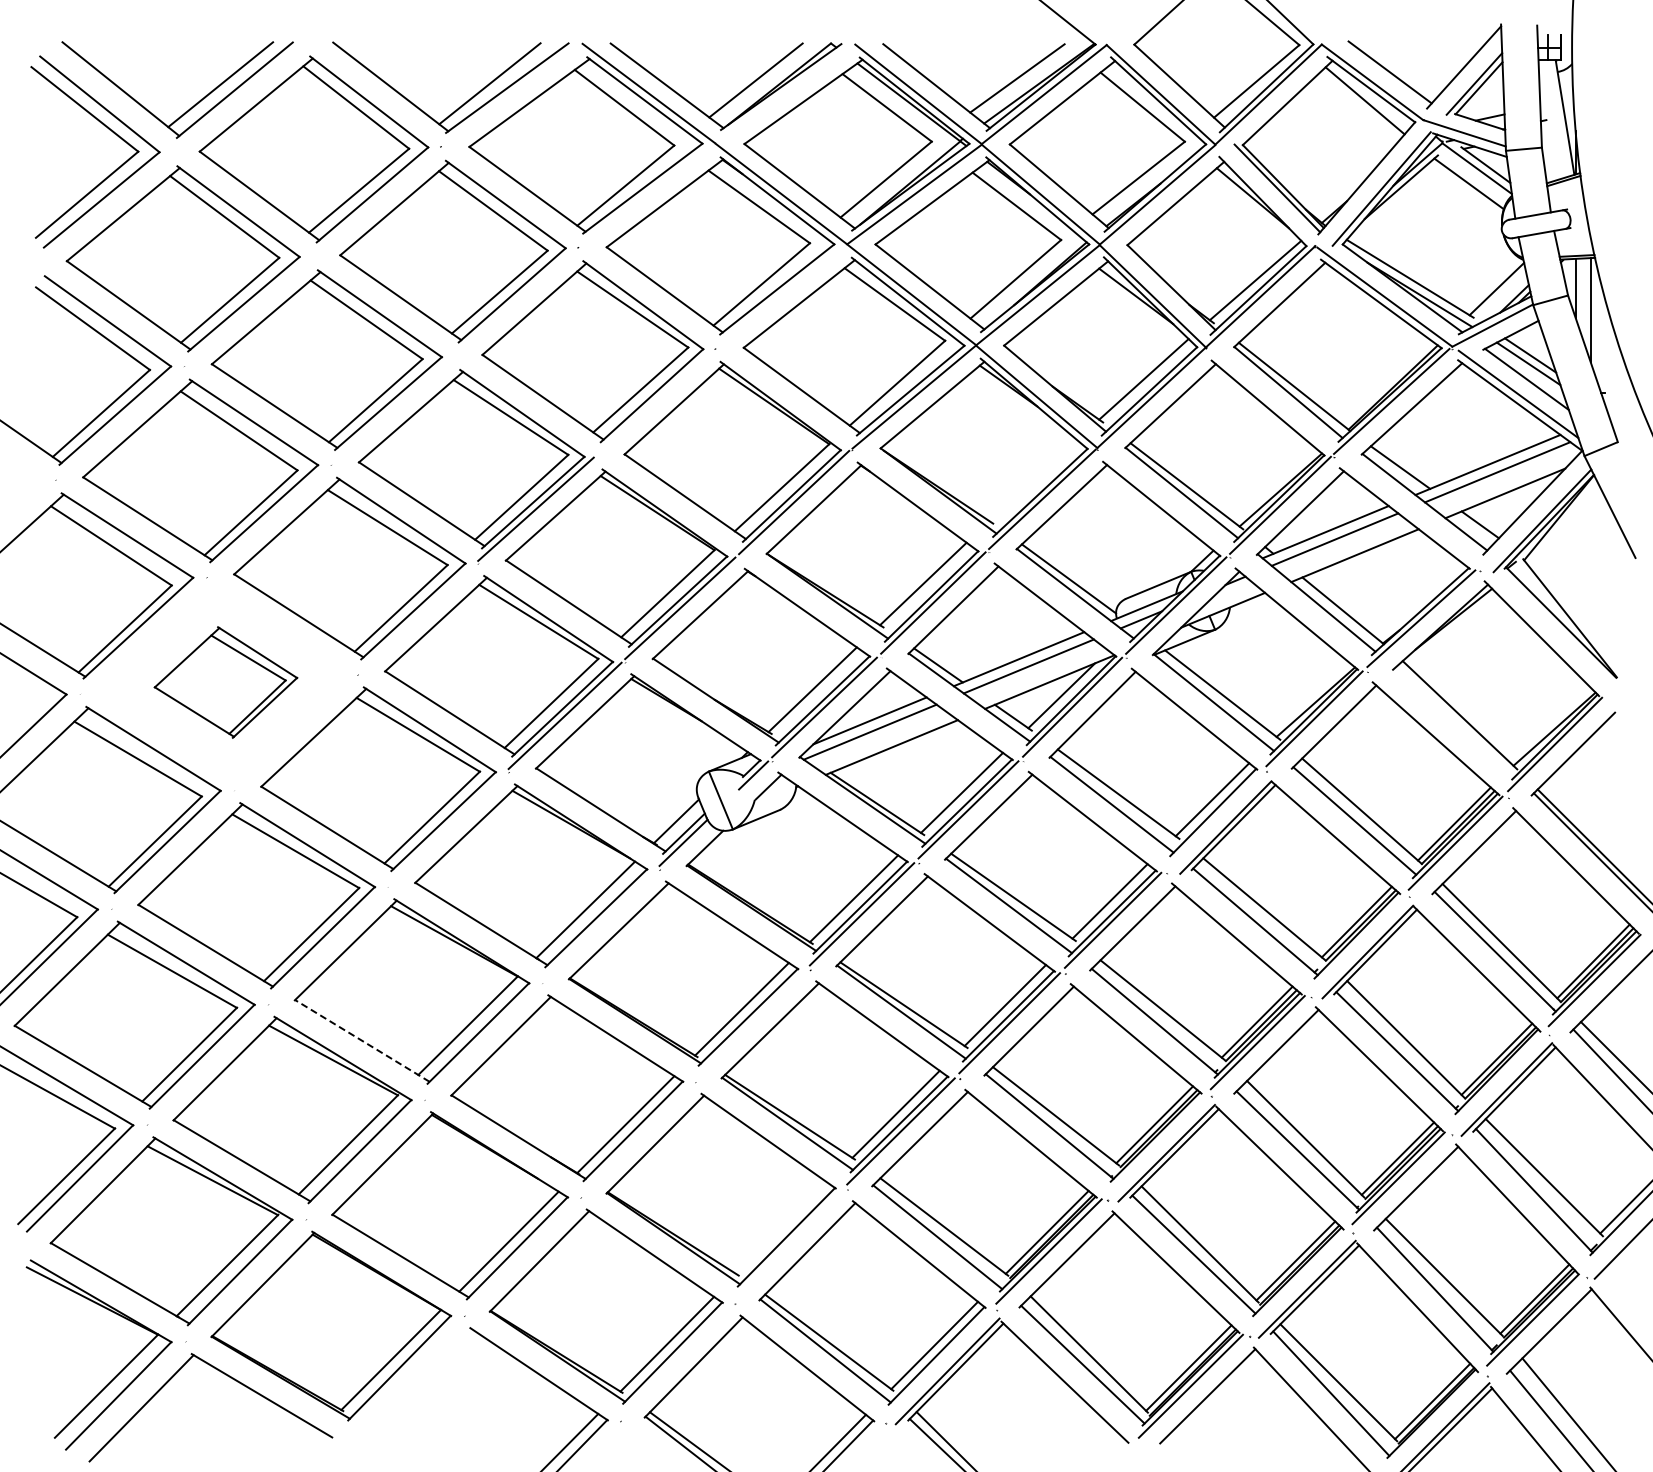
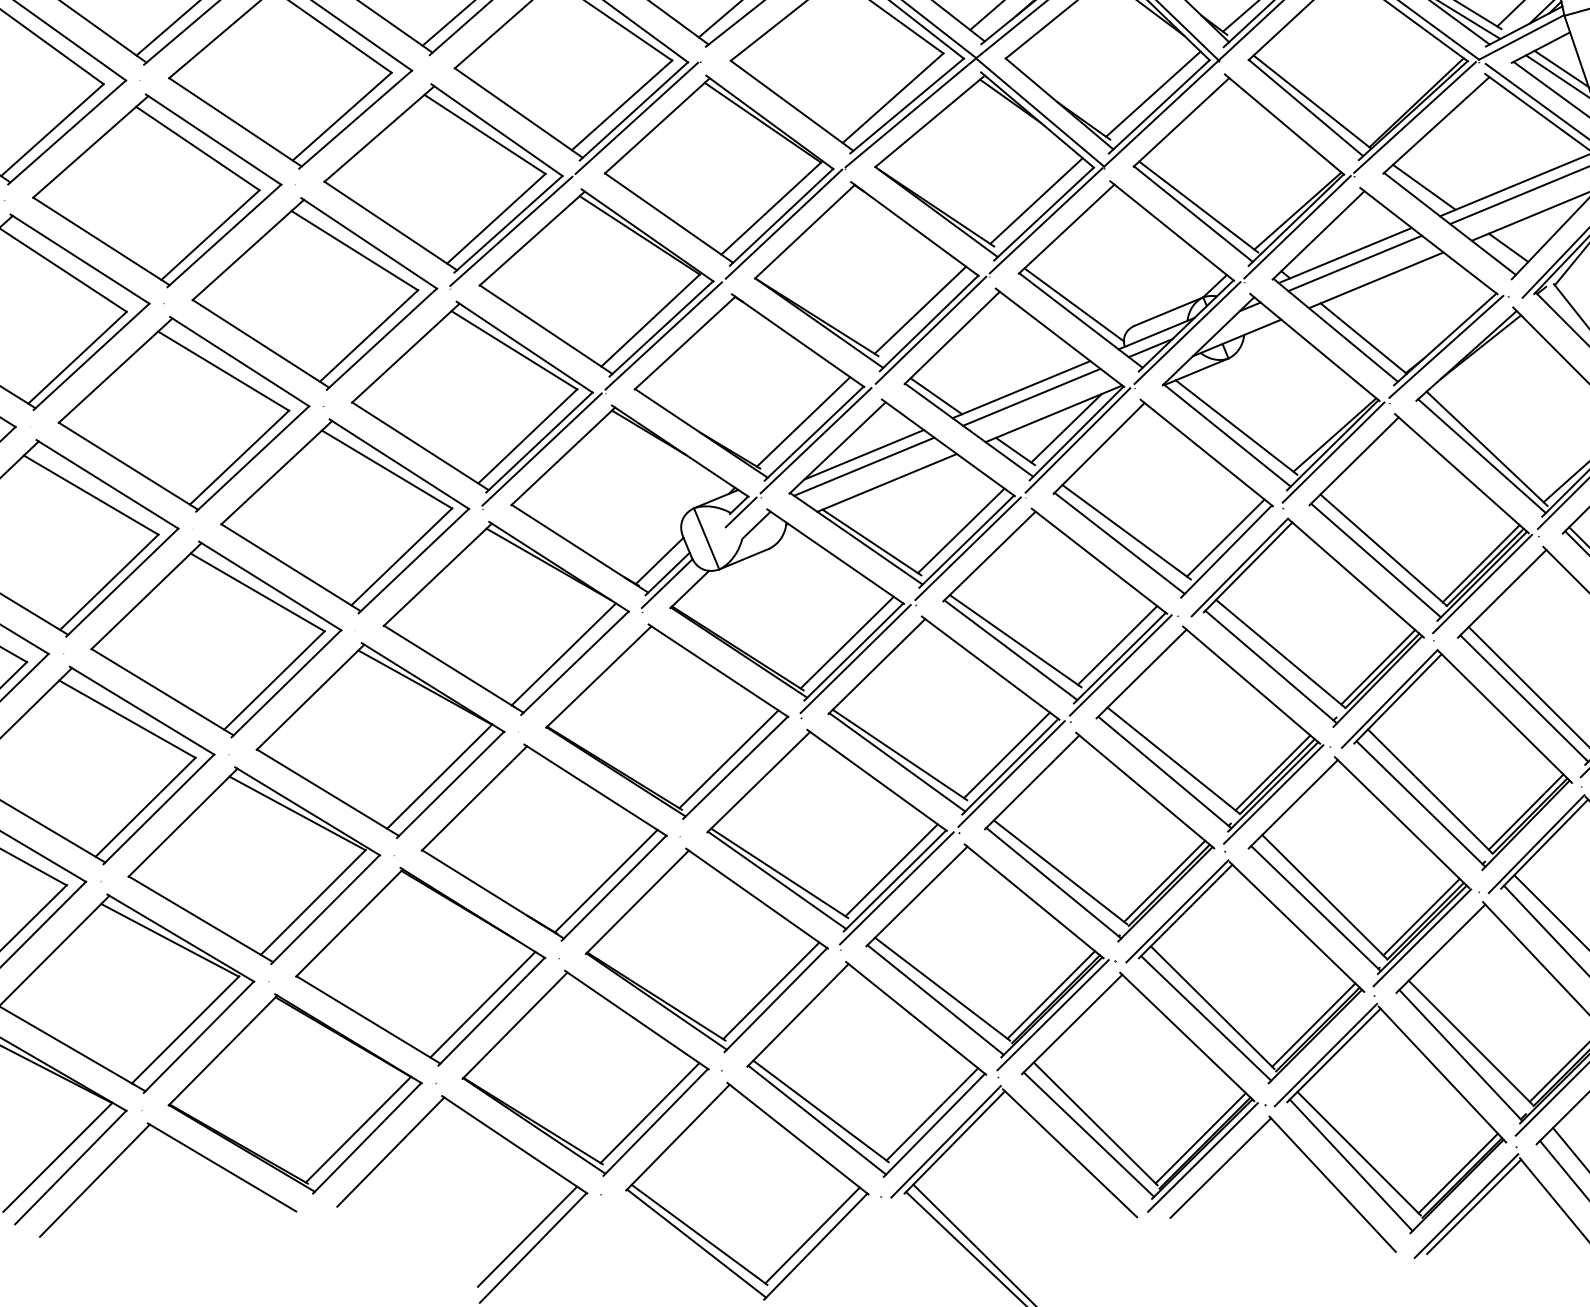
line: (654, 401) -> (636, 117), added
line: (1033, 480) -> (1036, 200), added
part: (225, 682) -> (183, 414), size x1.67
line: (1454, 722) -> (1481, 456), added
line: (362, 1040) -> (328, 792), dashed -> solid
line: (781, 1228) -> (770, 990), added
line: (421, 1380) -> (390, 1151), added

